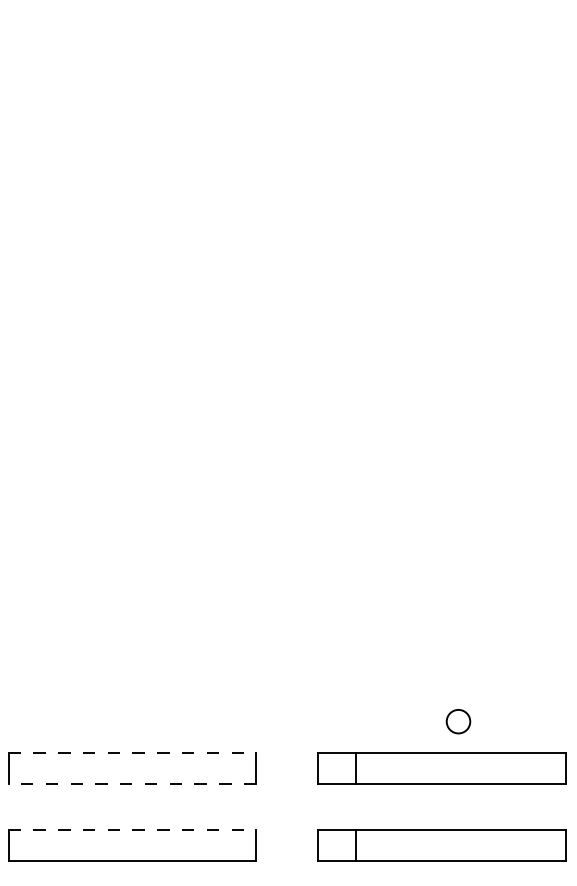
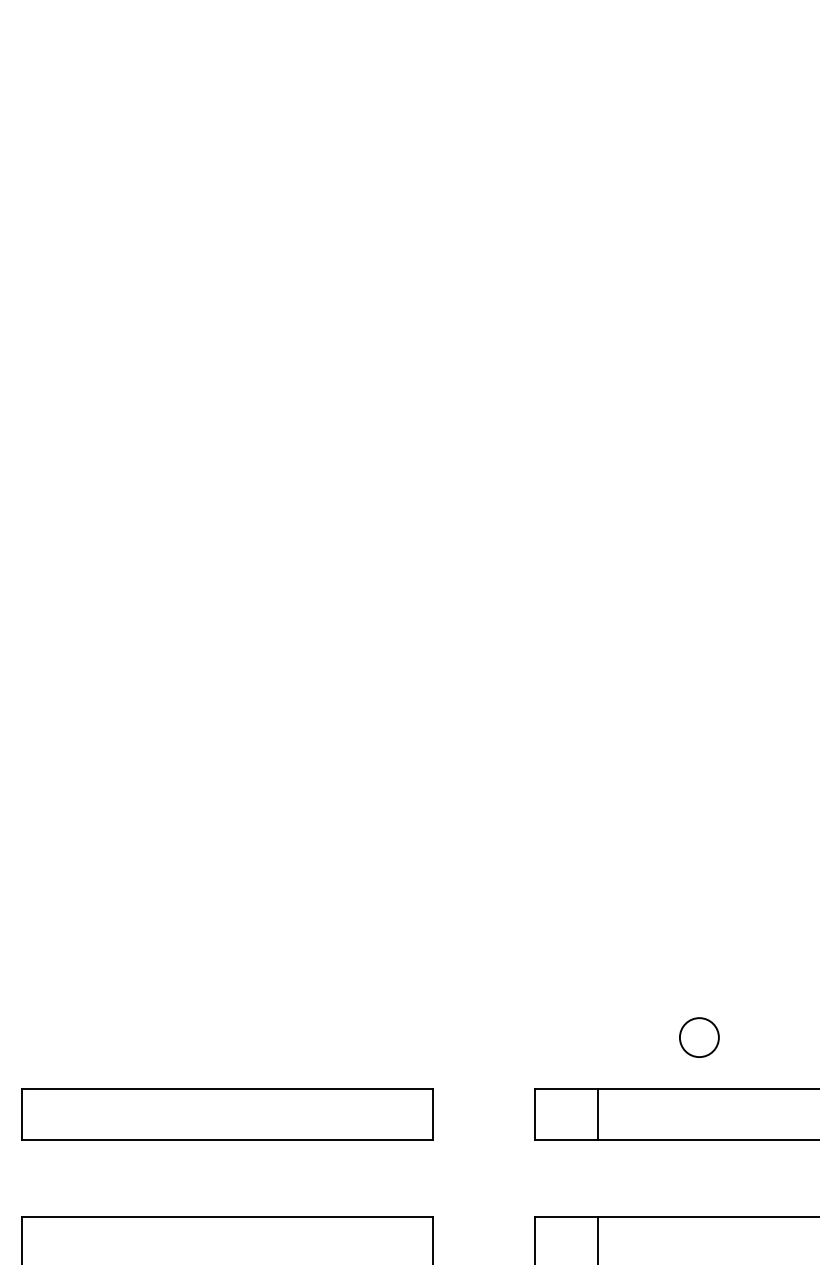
circle: (458, 721) -> (699, 1037), moved
line: (132, 752) -> (227, 1088), dashed -> solid
line: (132, 783) -> (227, 1139), dashed -> solid
line: (132, 830) -> (227, 1217), dashed -> solid

